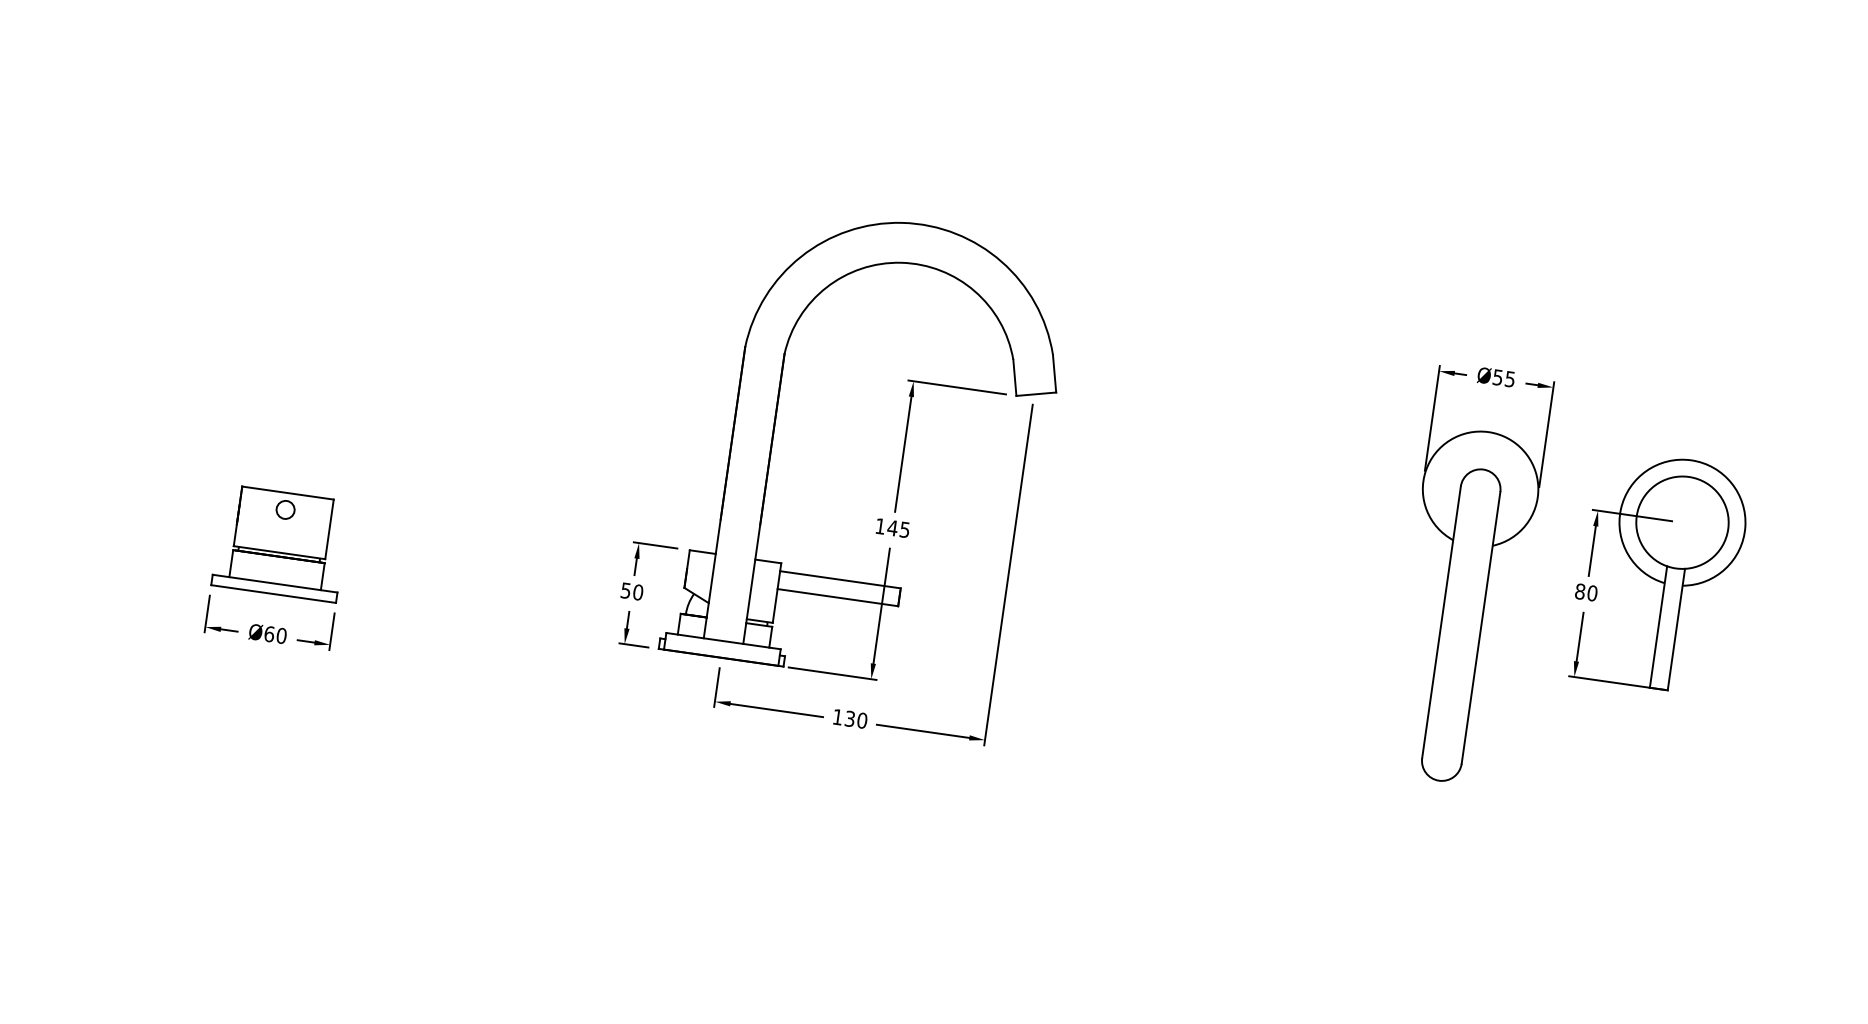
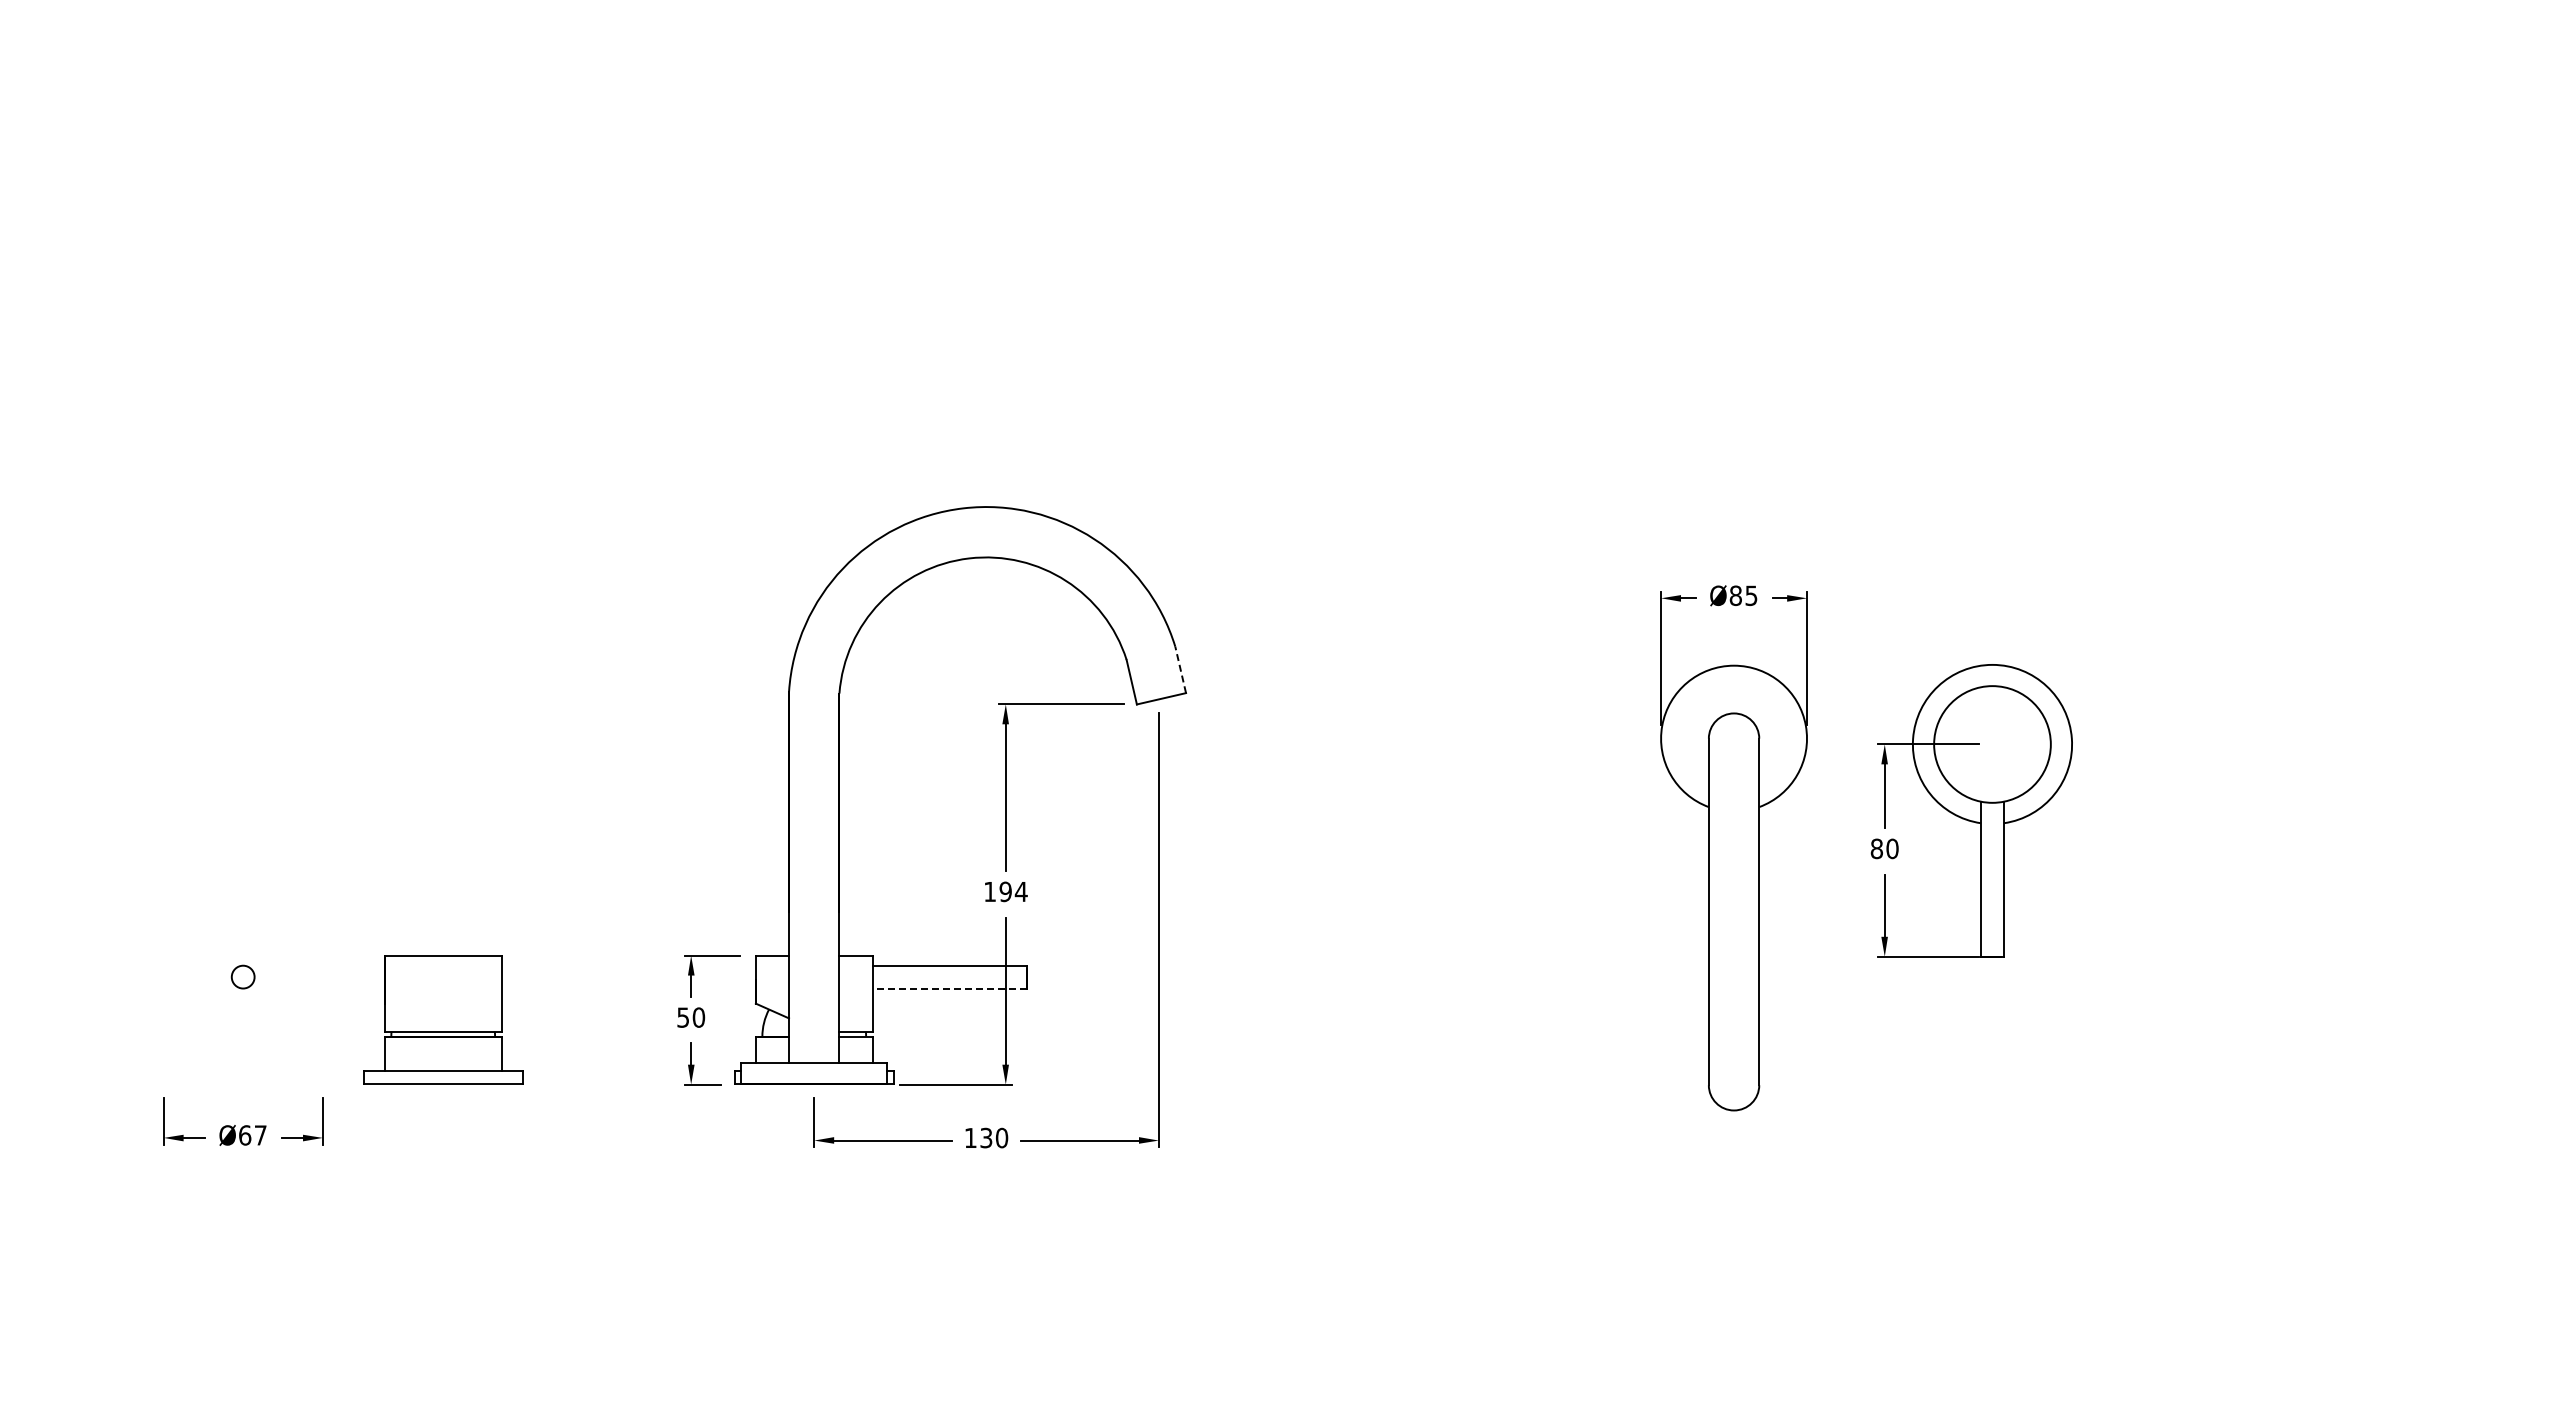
line: (1054, 373) -> (1180, 669), solid -> dashed
text: (1497, 377) -> (1735, 595), Ø55 -> Ø85
text: (898, 528) -> (1013, 891), 145 -> 194
part: (281, 543) -> (443, 1019), moved
line: (837, 597) -> (949, 988), solid -> dashed
text: (281, 635) -> (260, 1135), Ø60 -> Ø67

